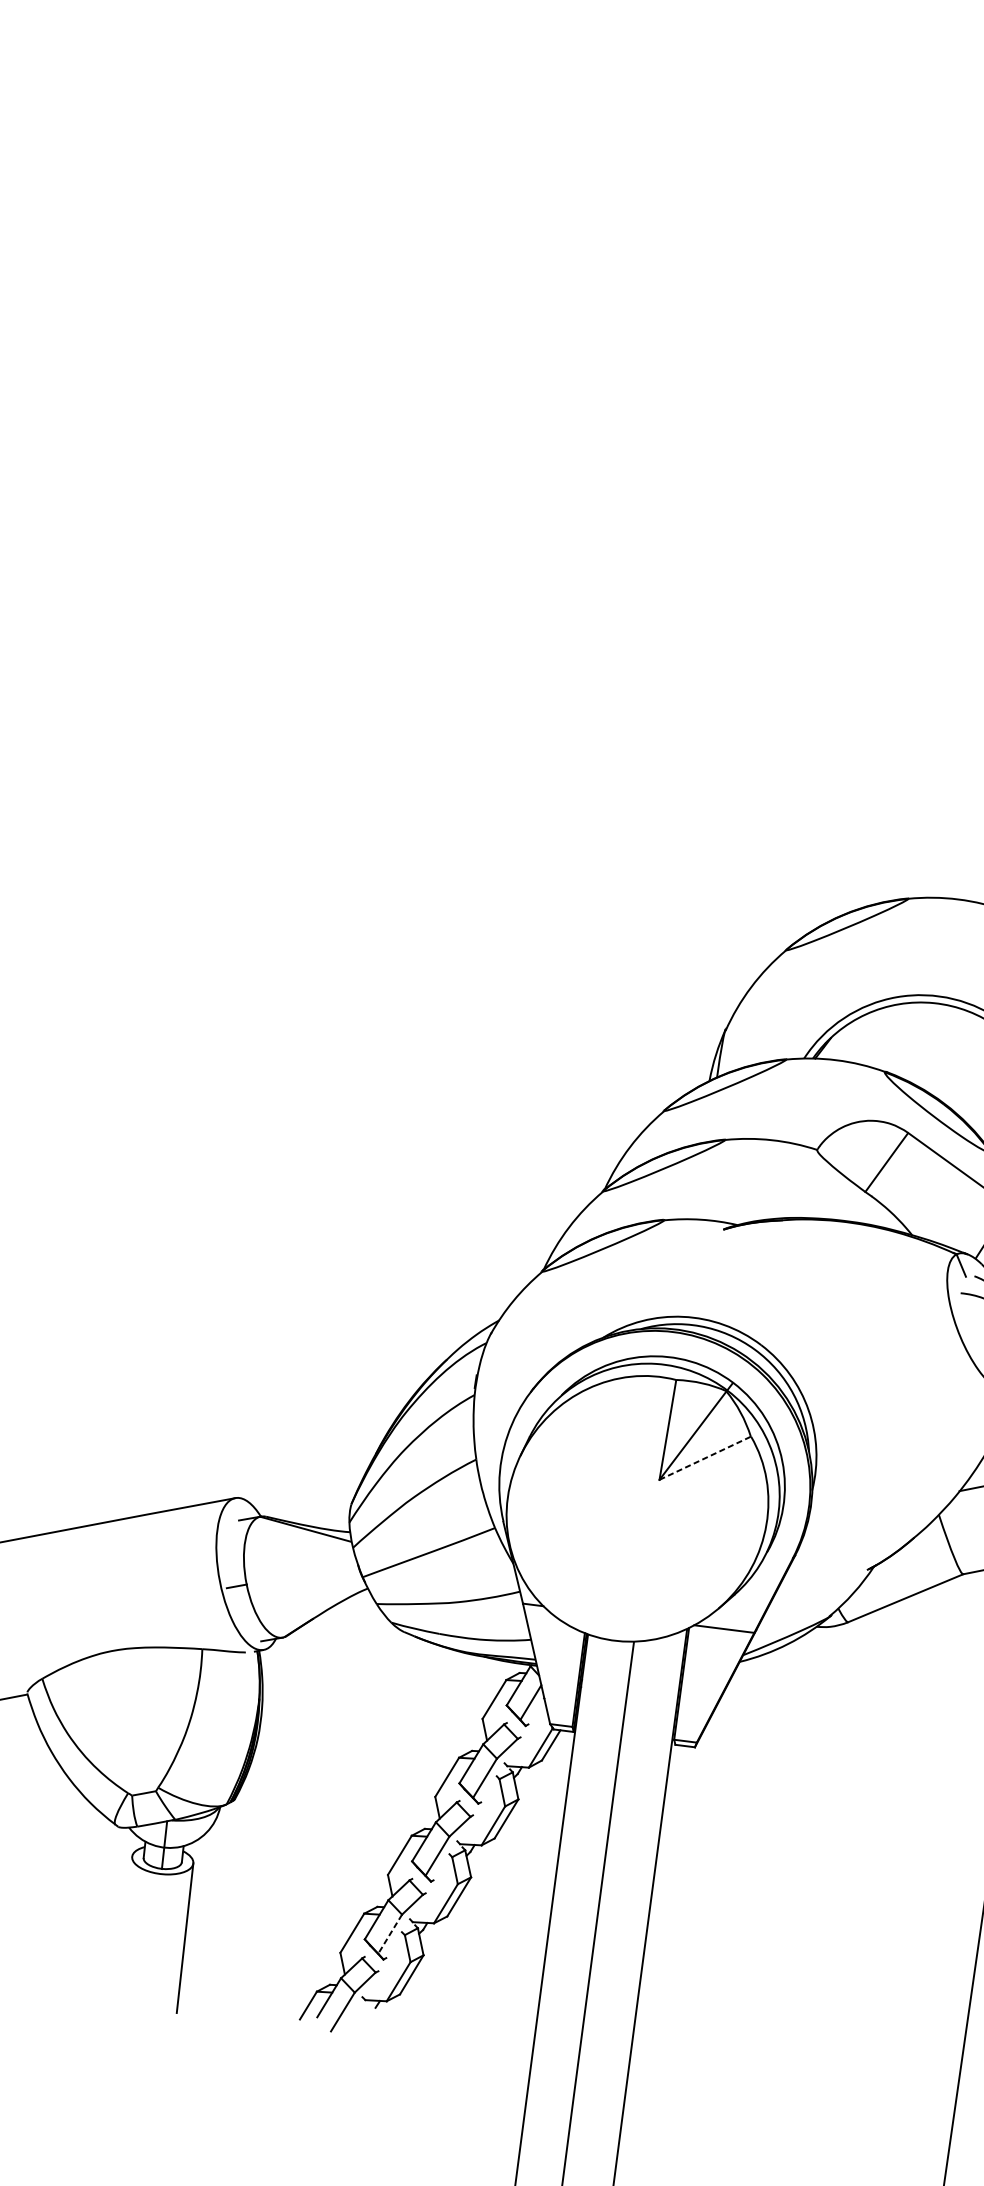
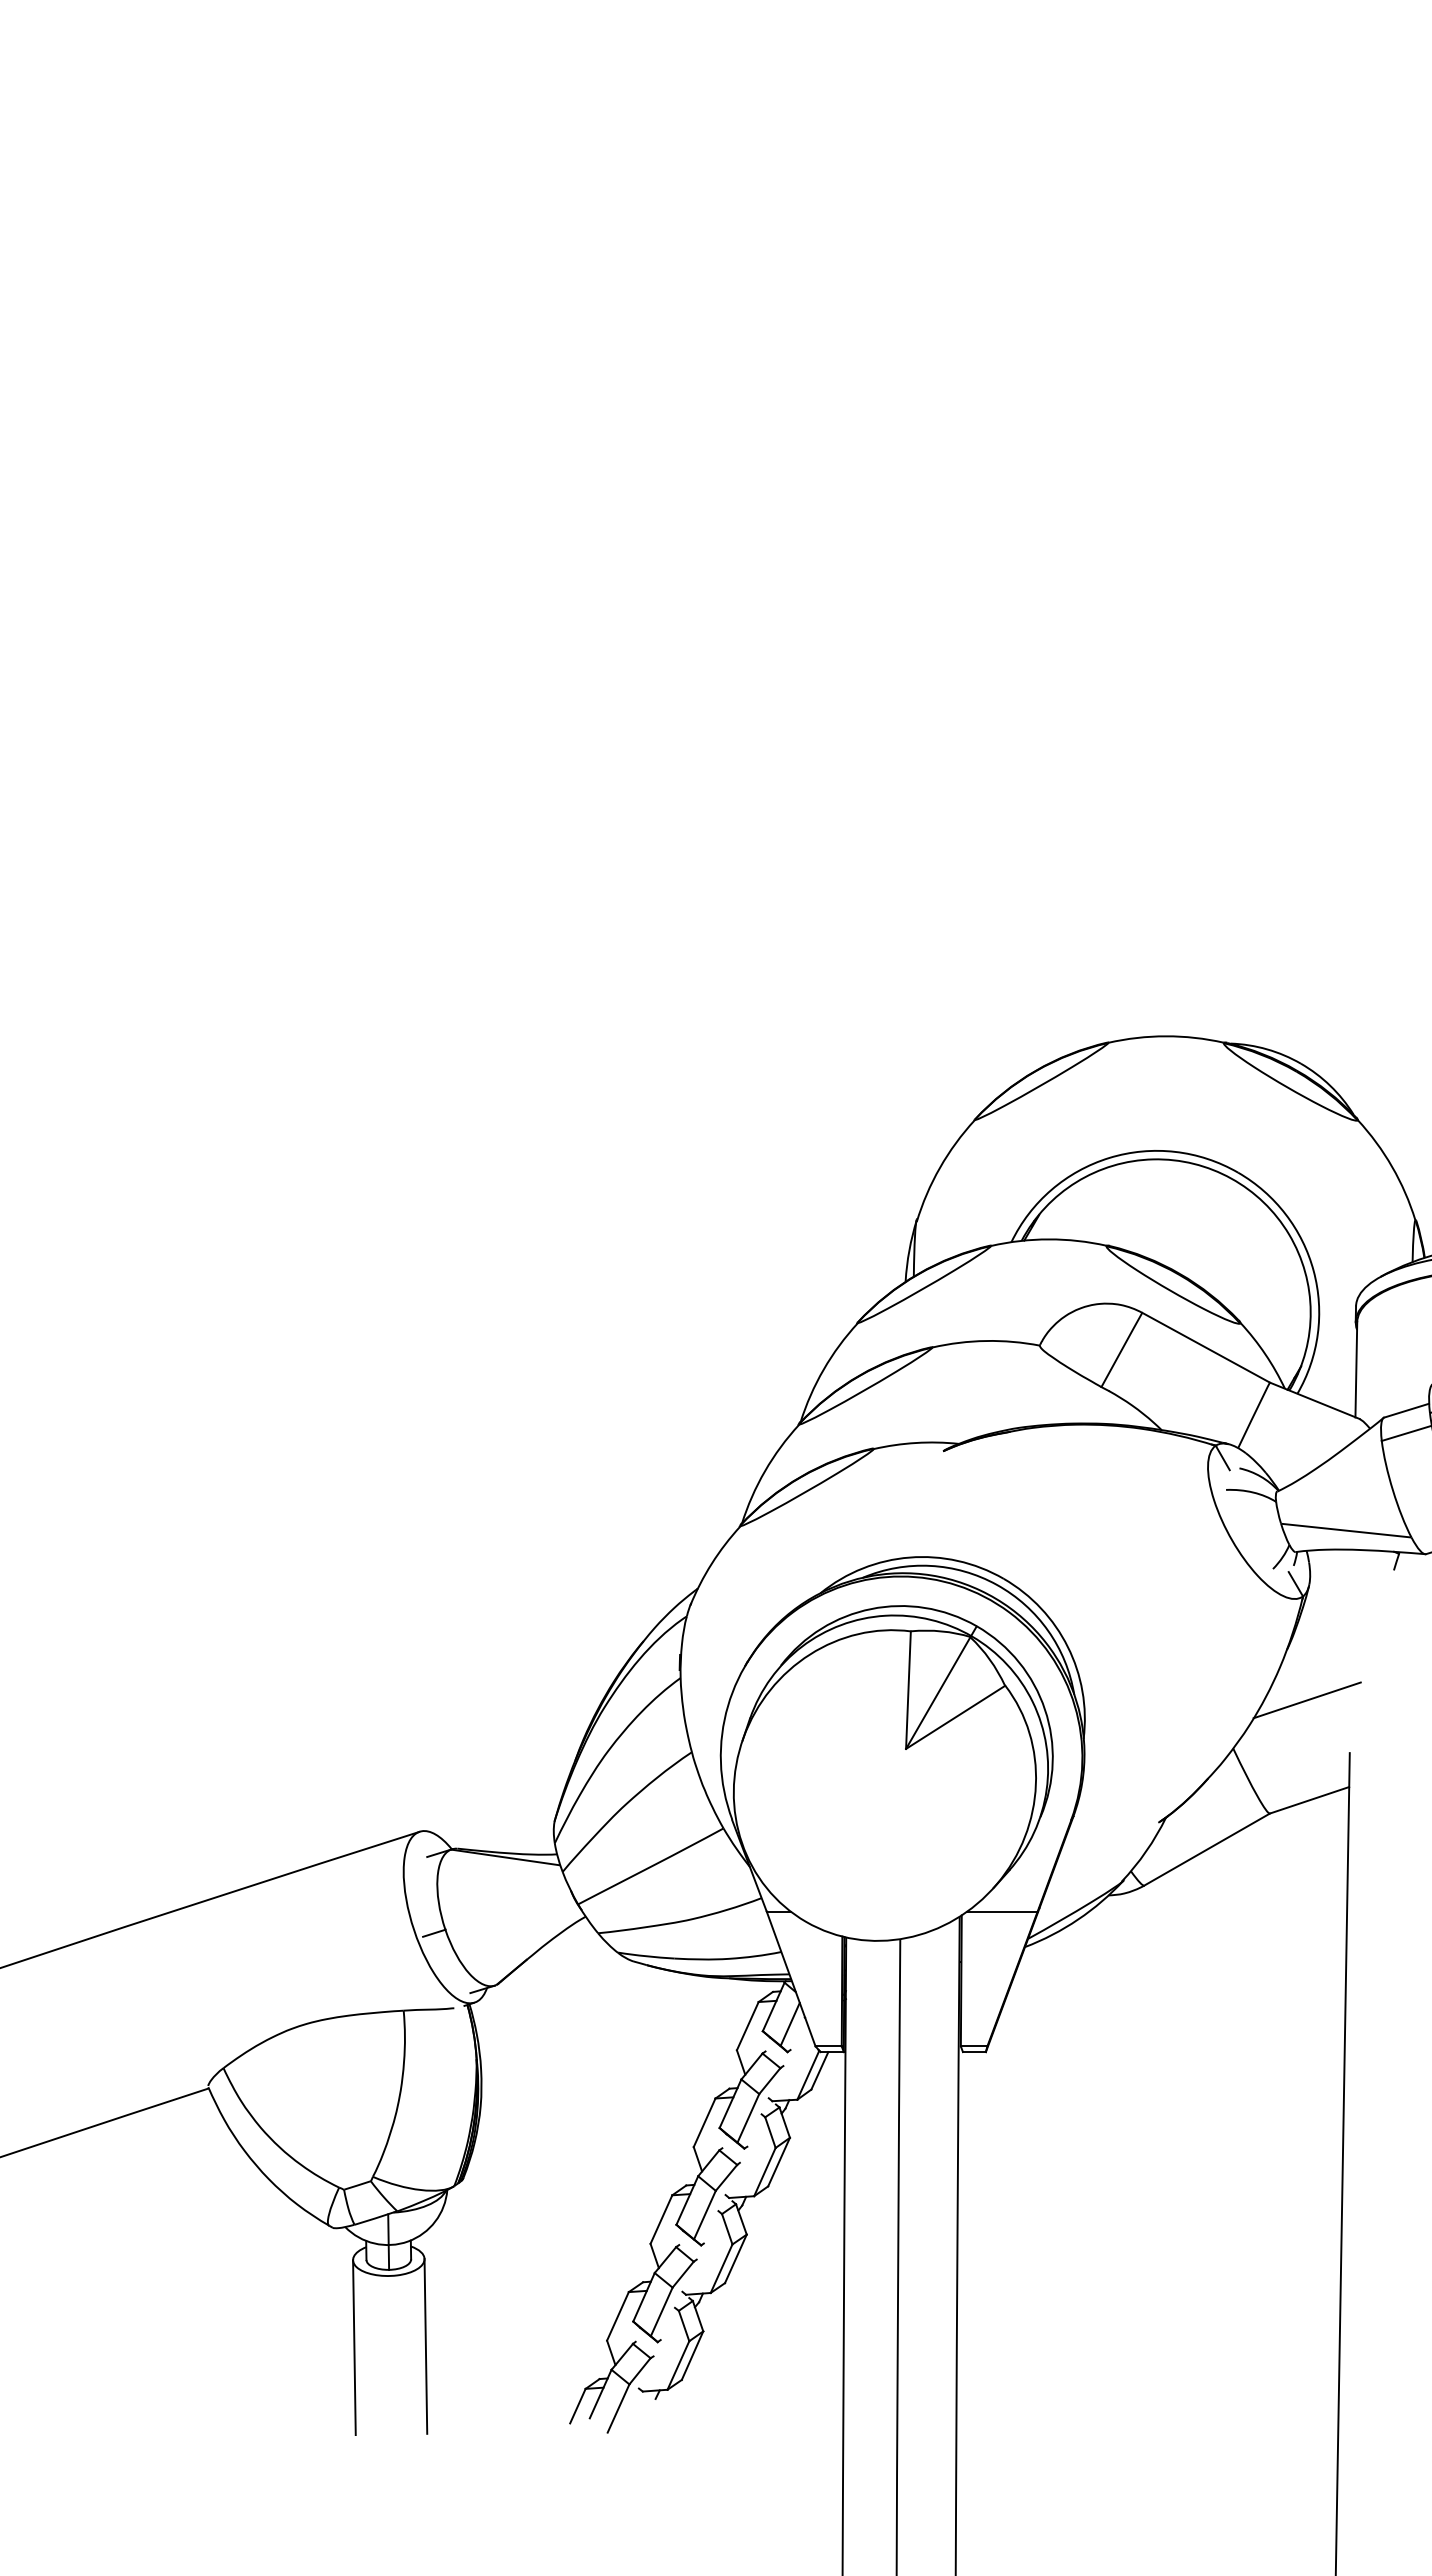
line: (705, 1458) -> (955, 1717), dashed -> solid
line: (124, 1931) -> (354, 2347), added
line: (390, 1933) -> (661, 2311), dashed -> solid

